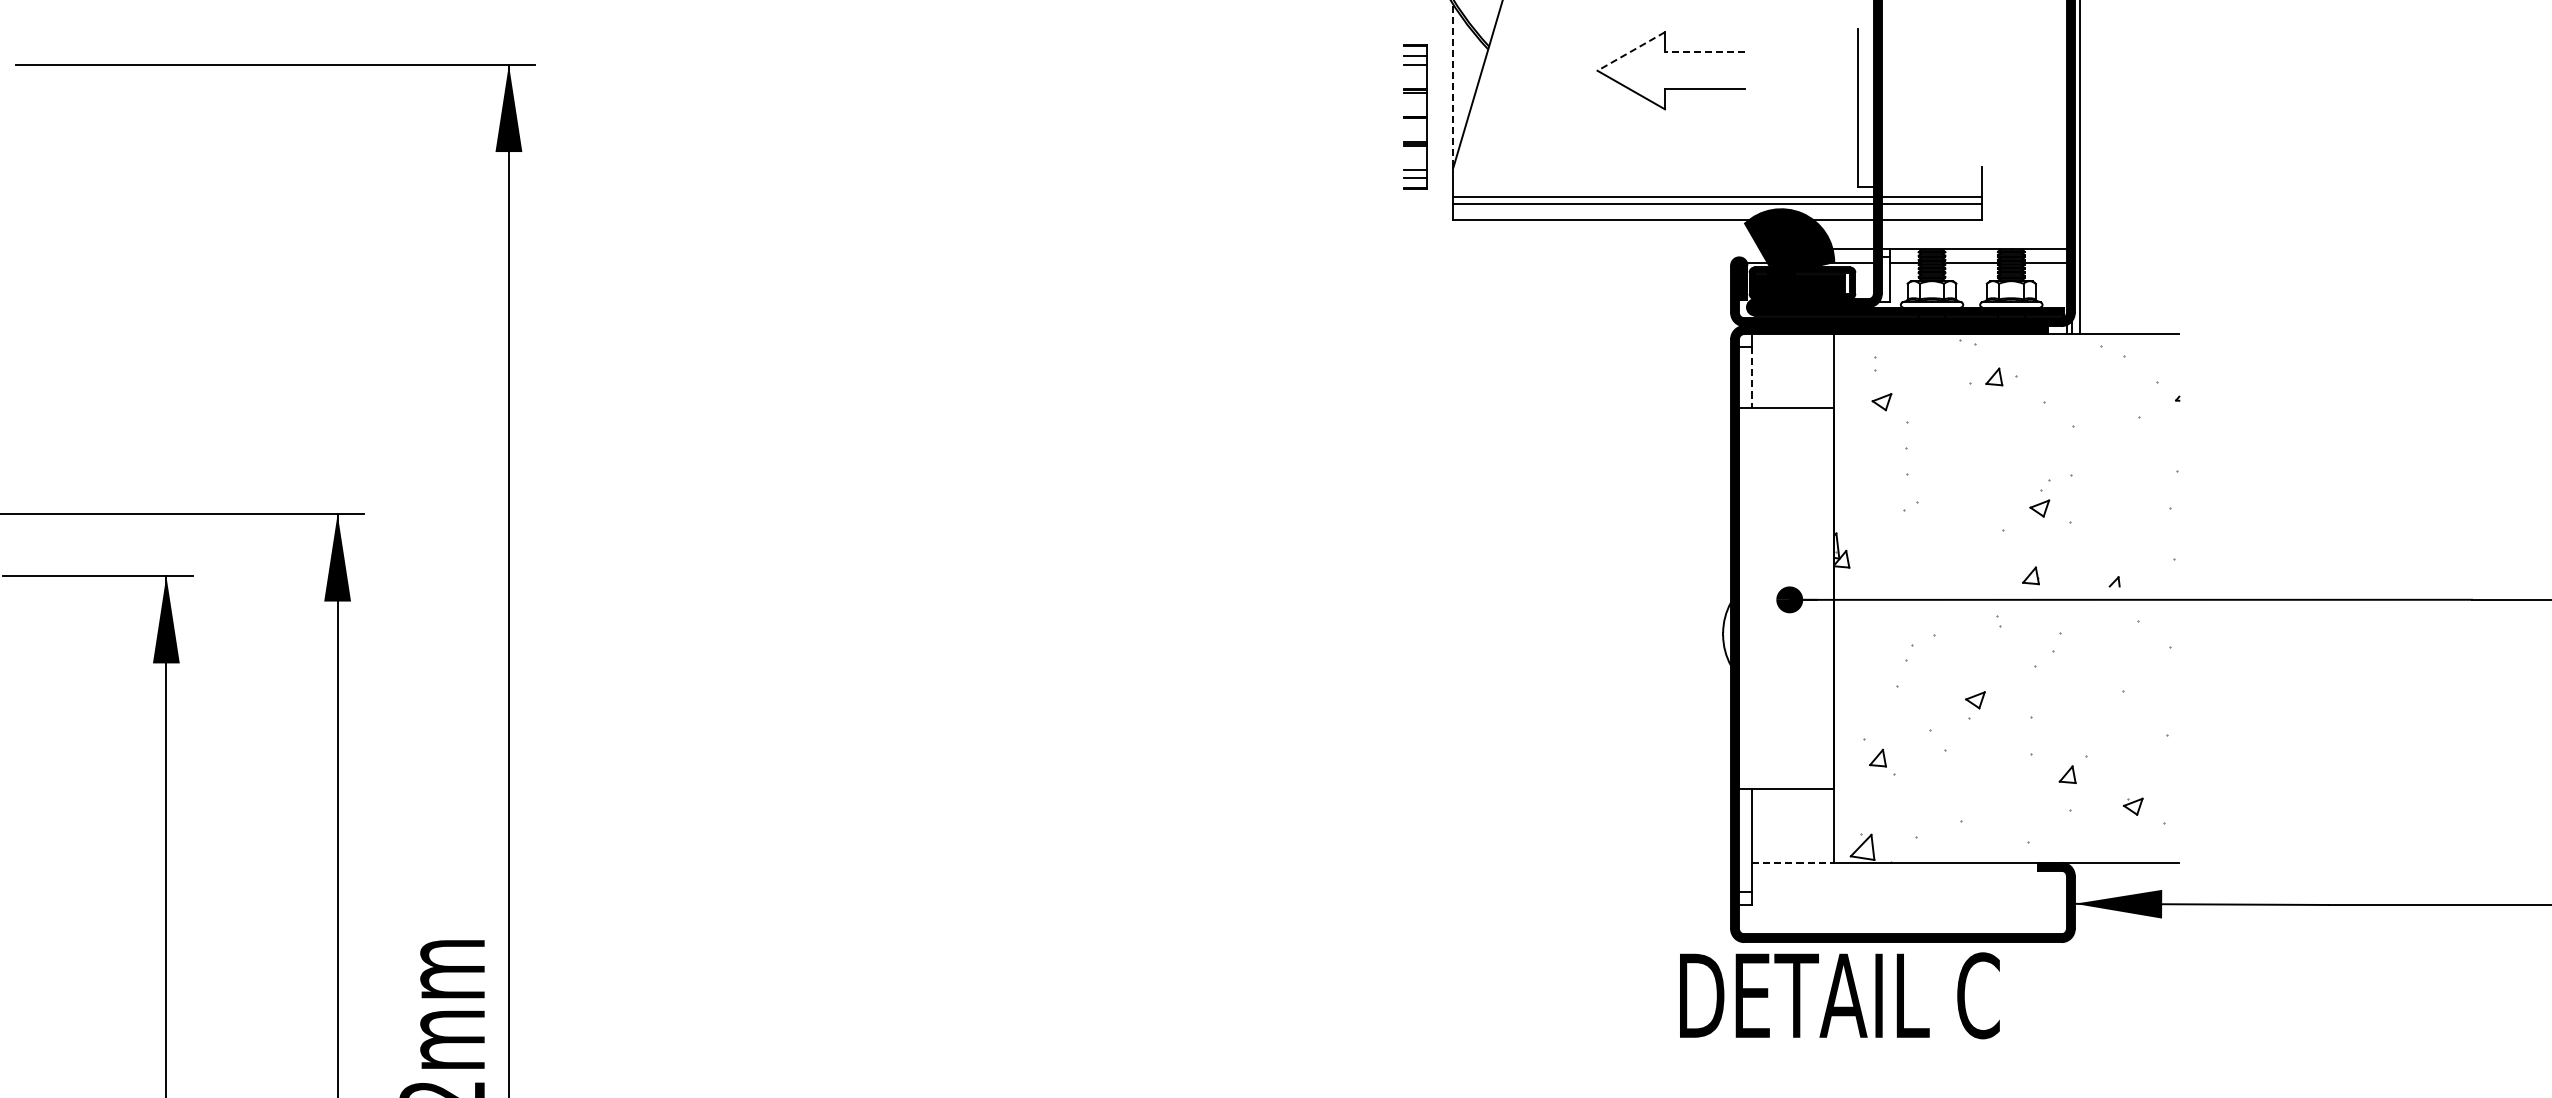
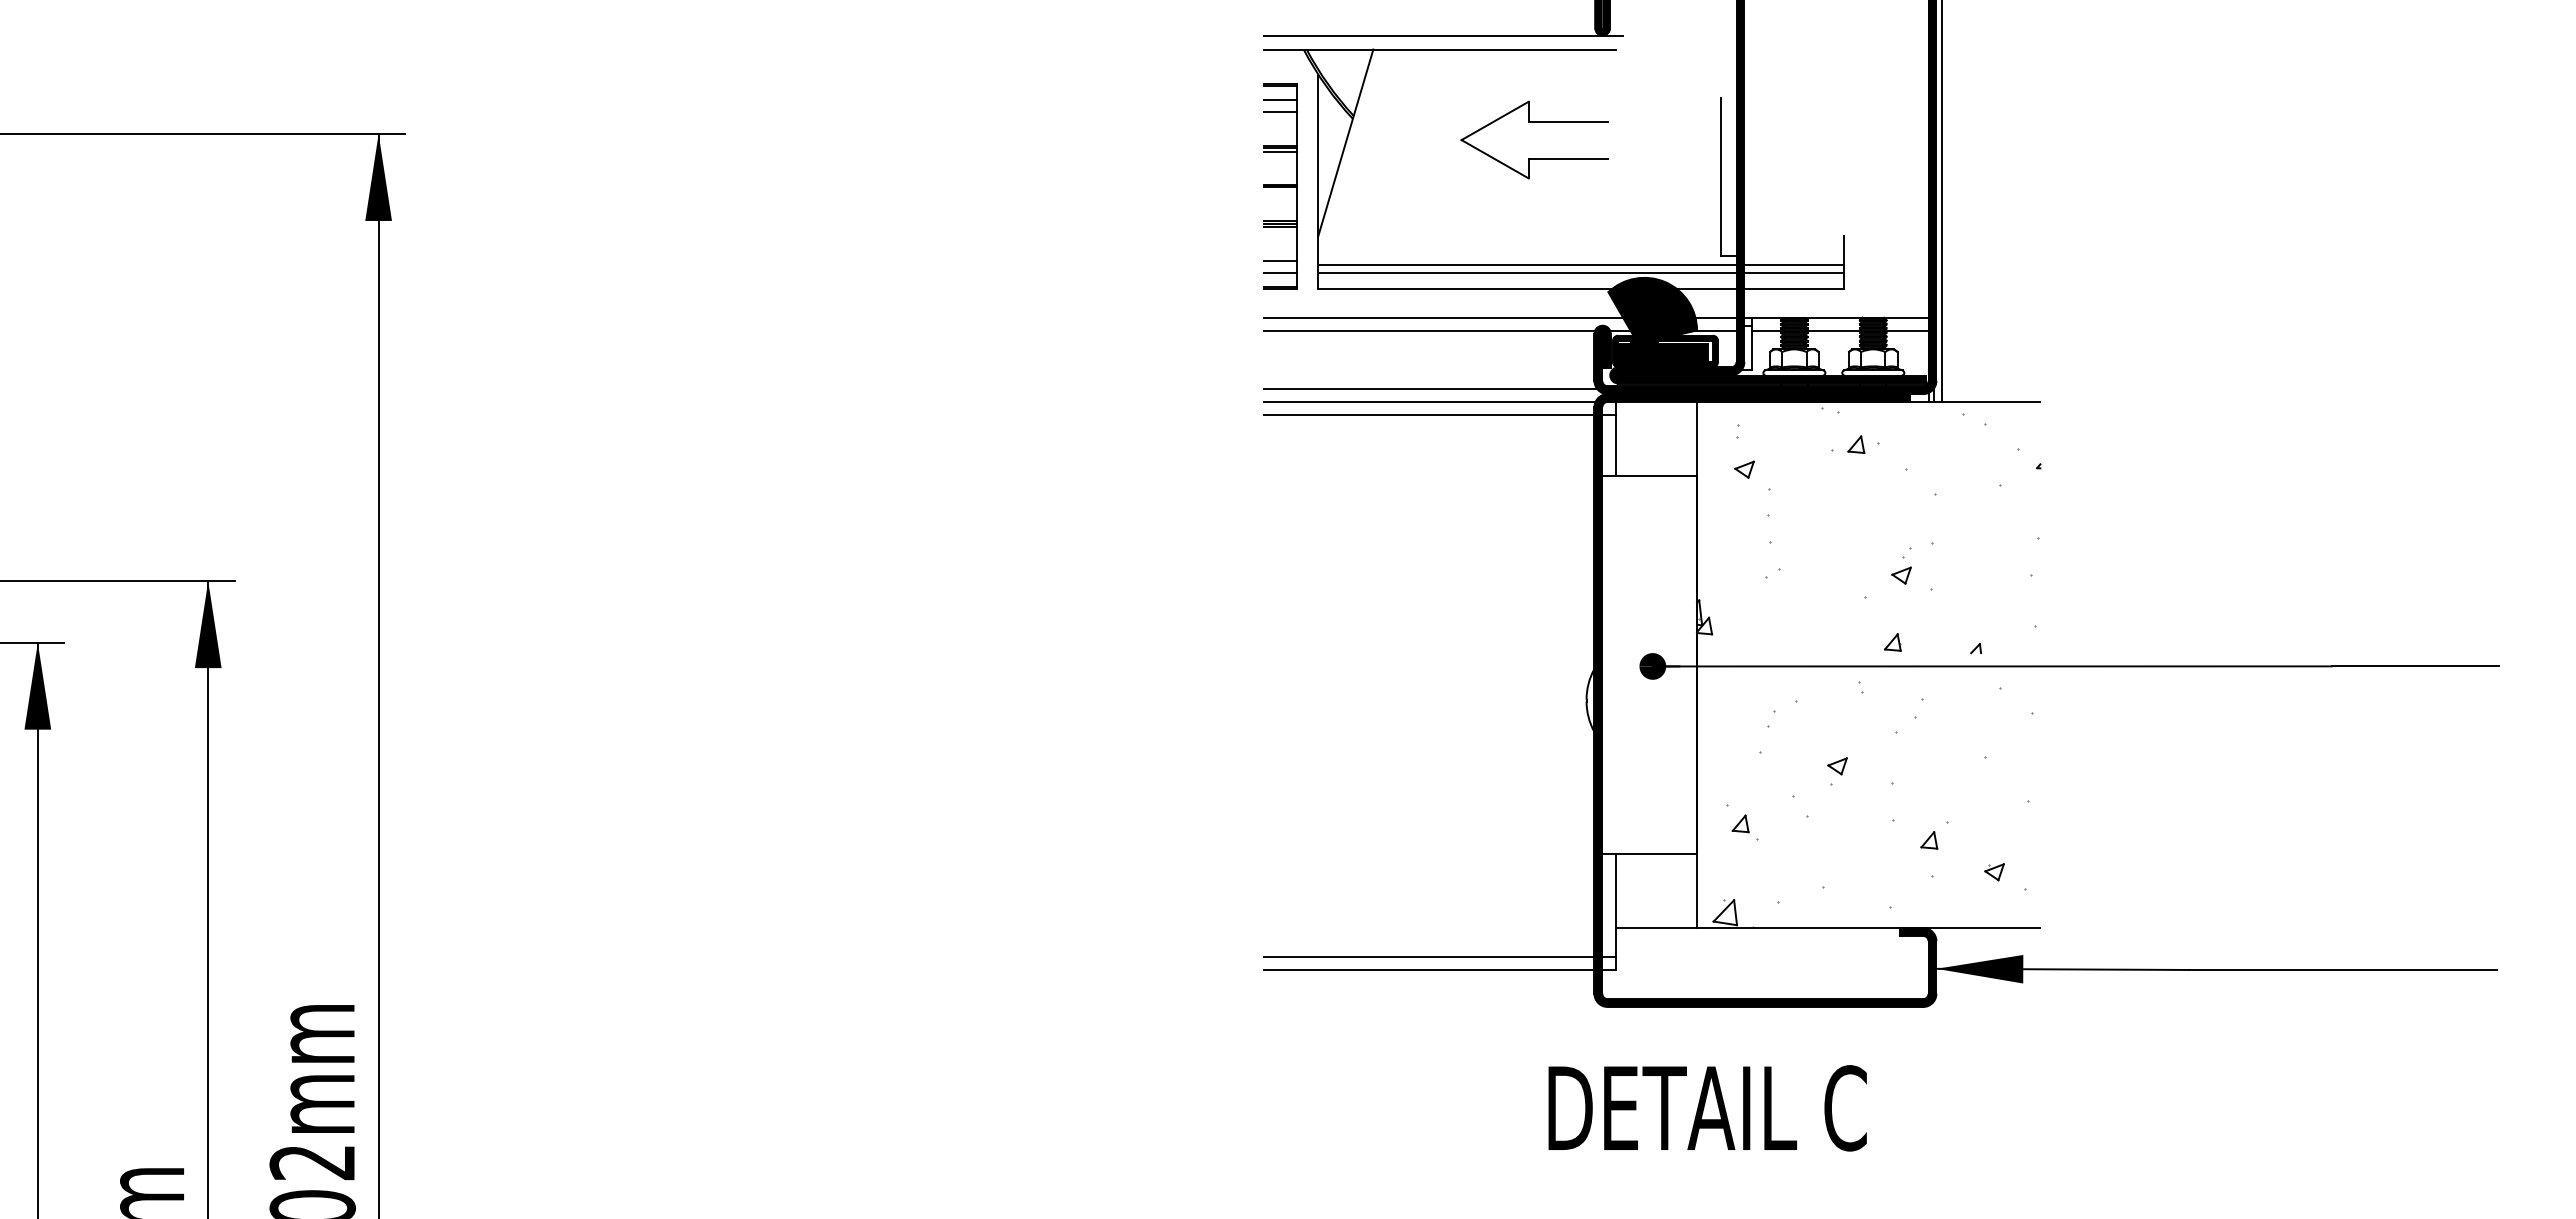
line: (1631, 51) -> (1495, 120), dashed -> solid
line: (1704, 52) -> (1568, 121), dashed -> solid
line: (1453, 86) -> (1318, 155), dashed -> solid
part: (1415, 117) -> (1280, 186), size x1.43
line: (1579, 249) -> (1443, 317), added
line: (1565, 262) -> (1429, 330), added
line: (1566, 320) -> (1430, 388), added
line: (1565, 333) -> (1429, 401), added
line: (1564, 347) -> (1428, 415), added
line: (1752, 377) -> (1615, 445), dashed -> solid
line: (1793, 863) -> (1656, 928), dashed -> solid
line: (1564, 891) -> (1428, 956), added
line: (1564, 905) -> (1428, 970), added
text: (1839, 995) -> (1707, 1108), moved

